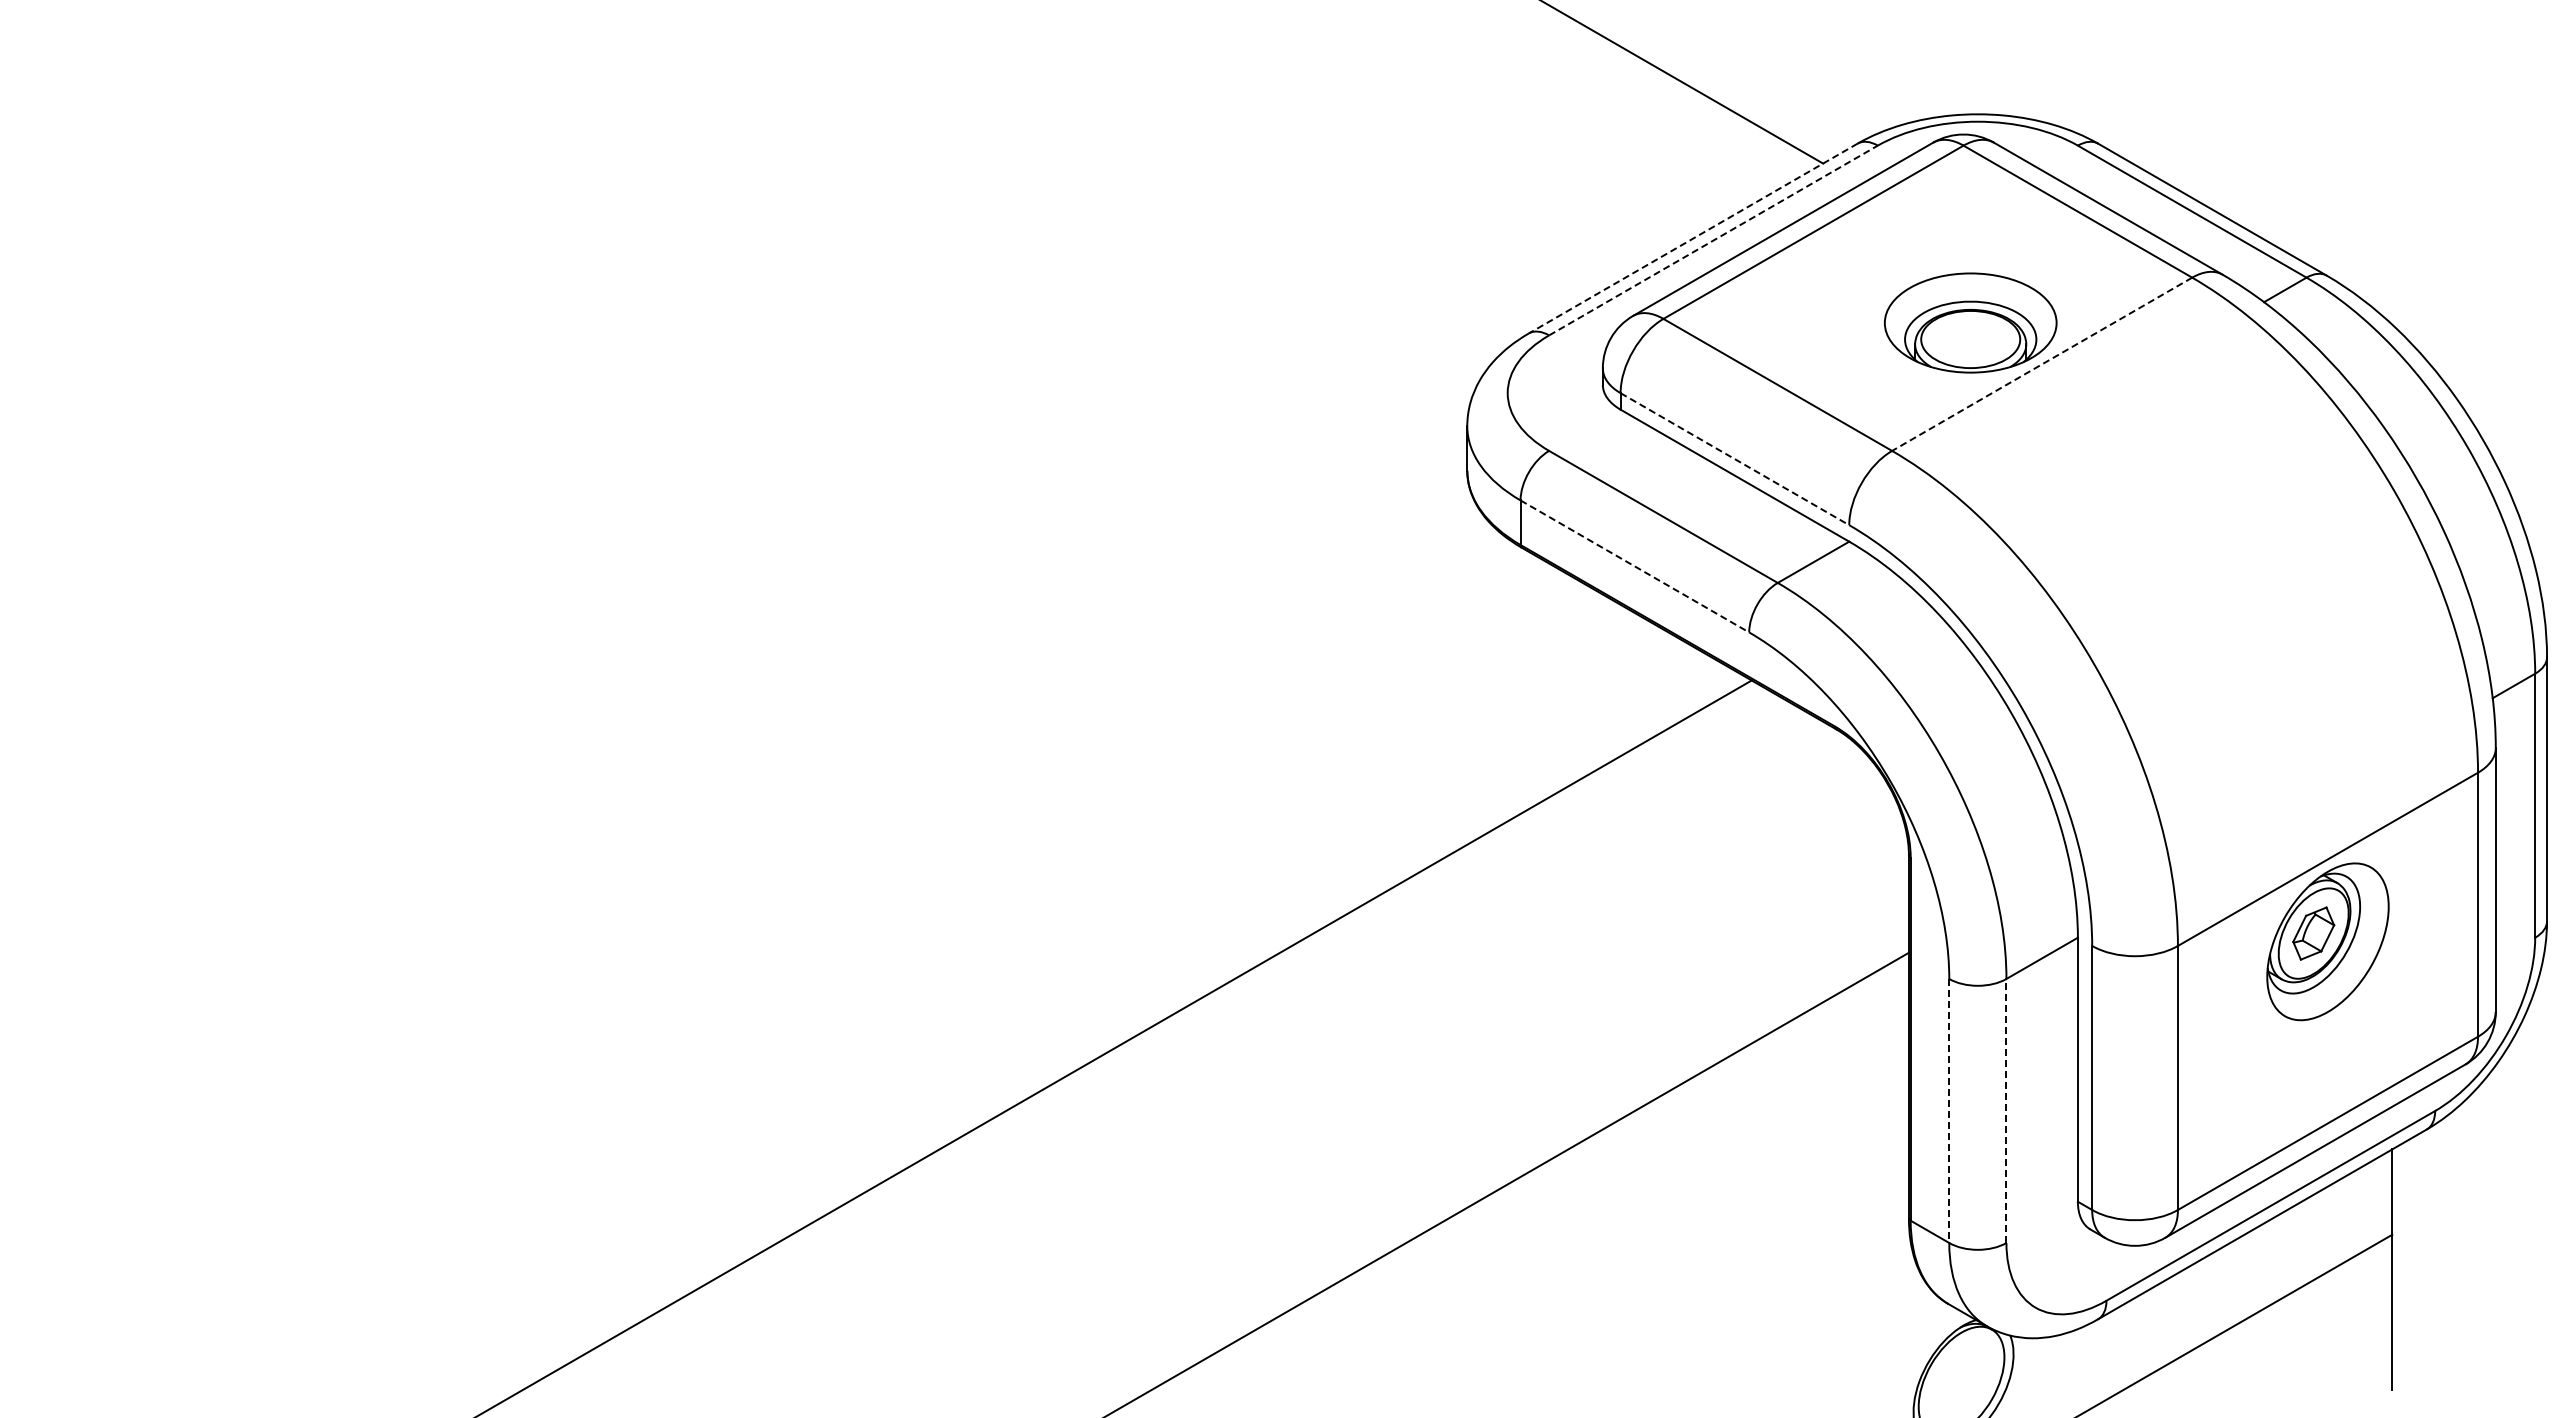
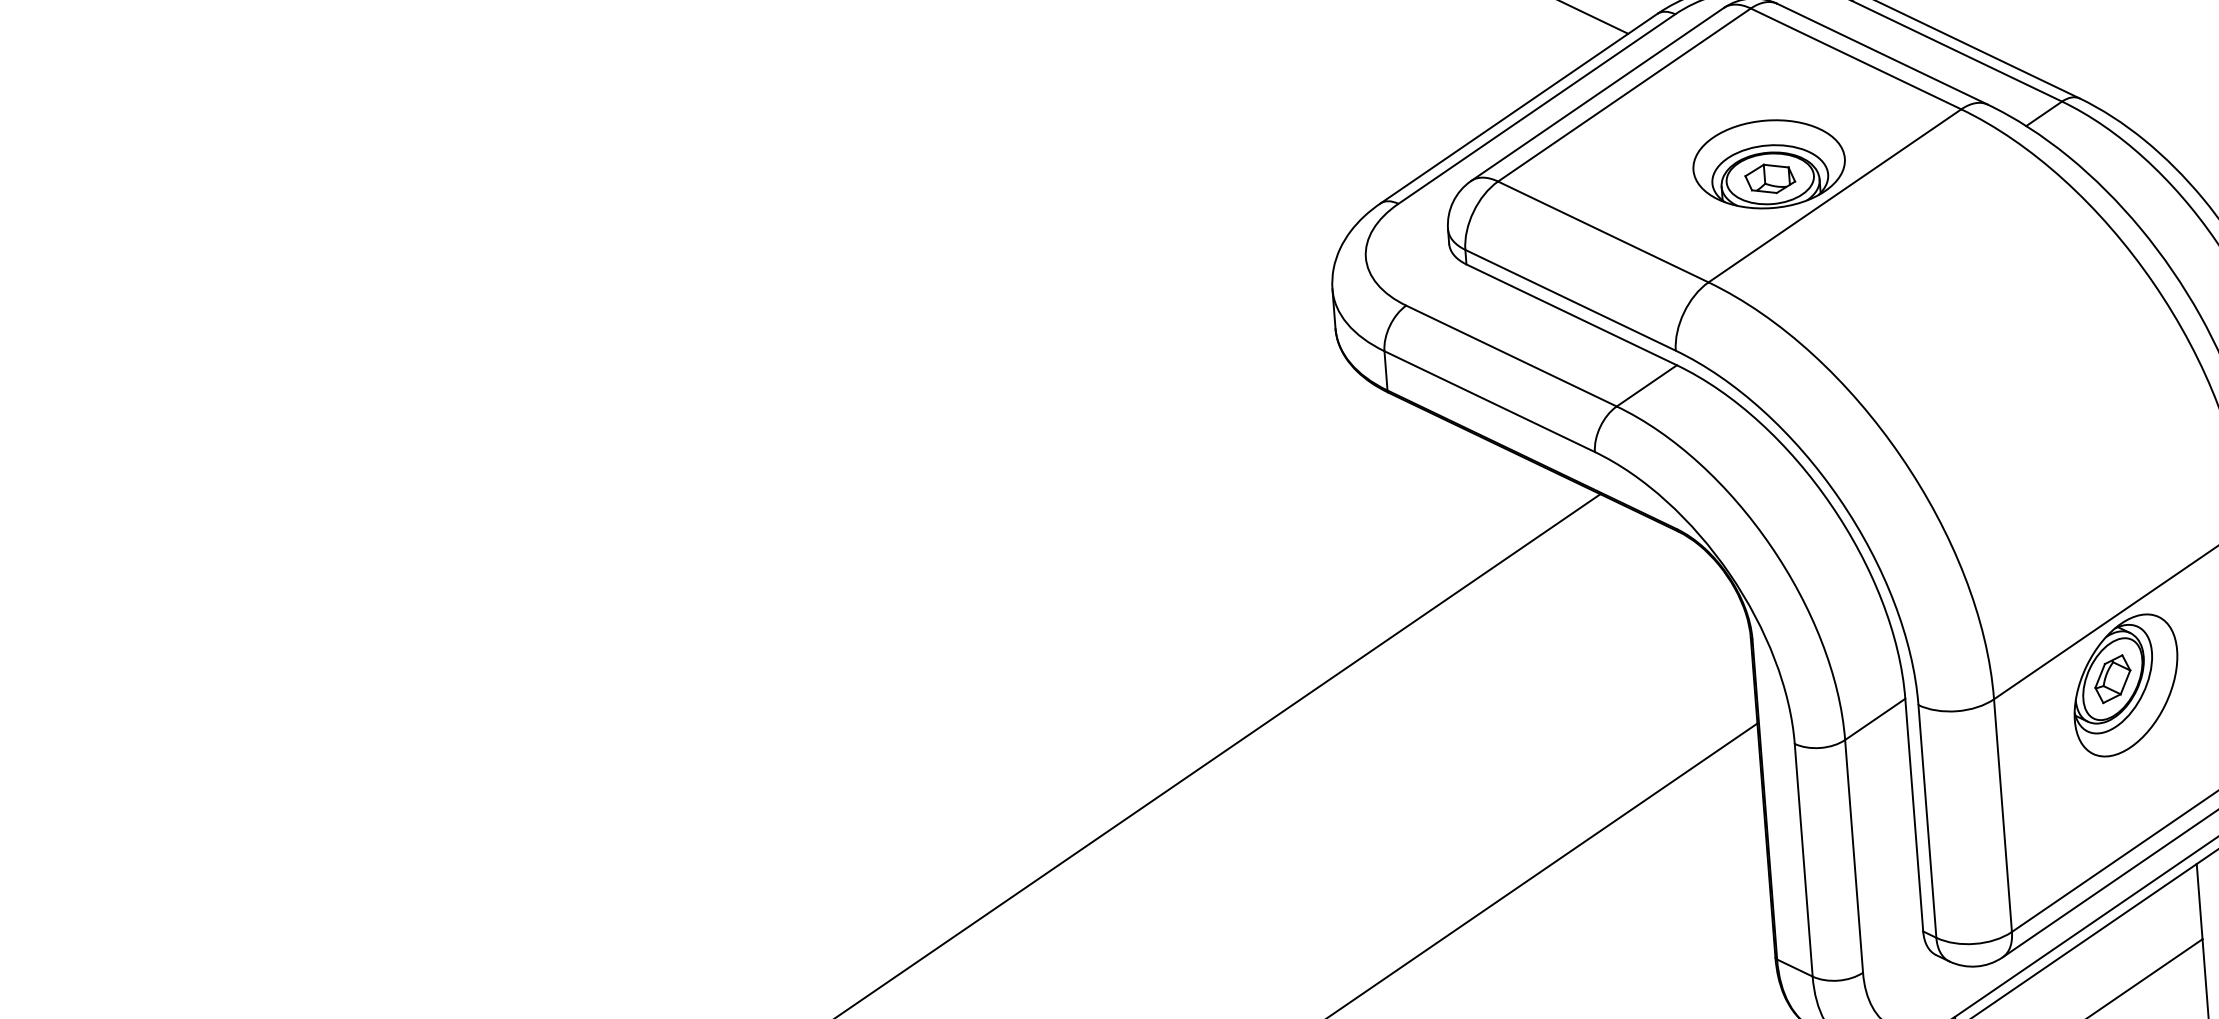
line: (1693, 238) -> (1519, 108), dashed -> solid
line: (1713, 240) -> (1536, 109), dashed -> solid
part: (1970, 339) -> (1770, 178), added
line: (2041, 364) -> (1834, 196), dashed -> solid
line: (1735, 459) -> (1571, 300), dashed -> solid
line: (1635, 566) -> (1490, 401), dashed -> solid
line: (2006, 1110) -> (1854, 855), dashed -> solid
line: (1949, 1111) -> (1803, 860), dashed -> solid

